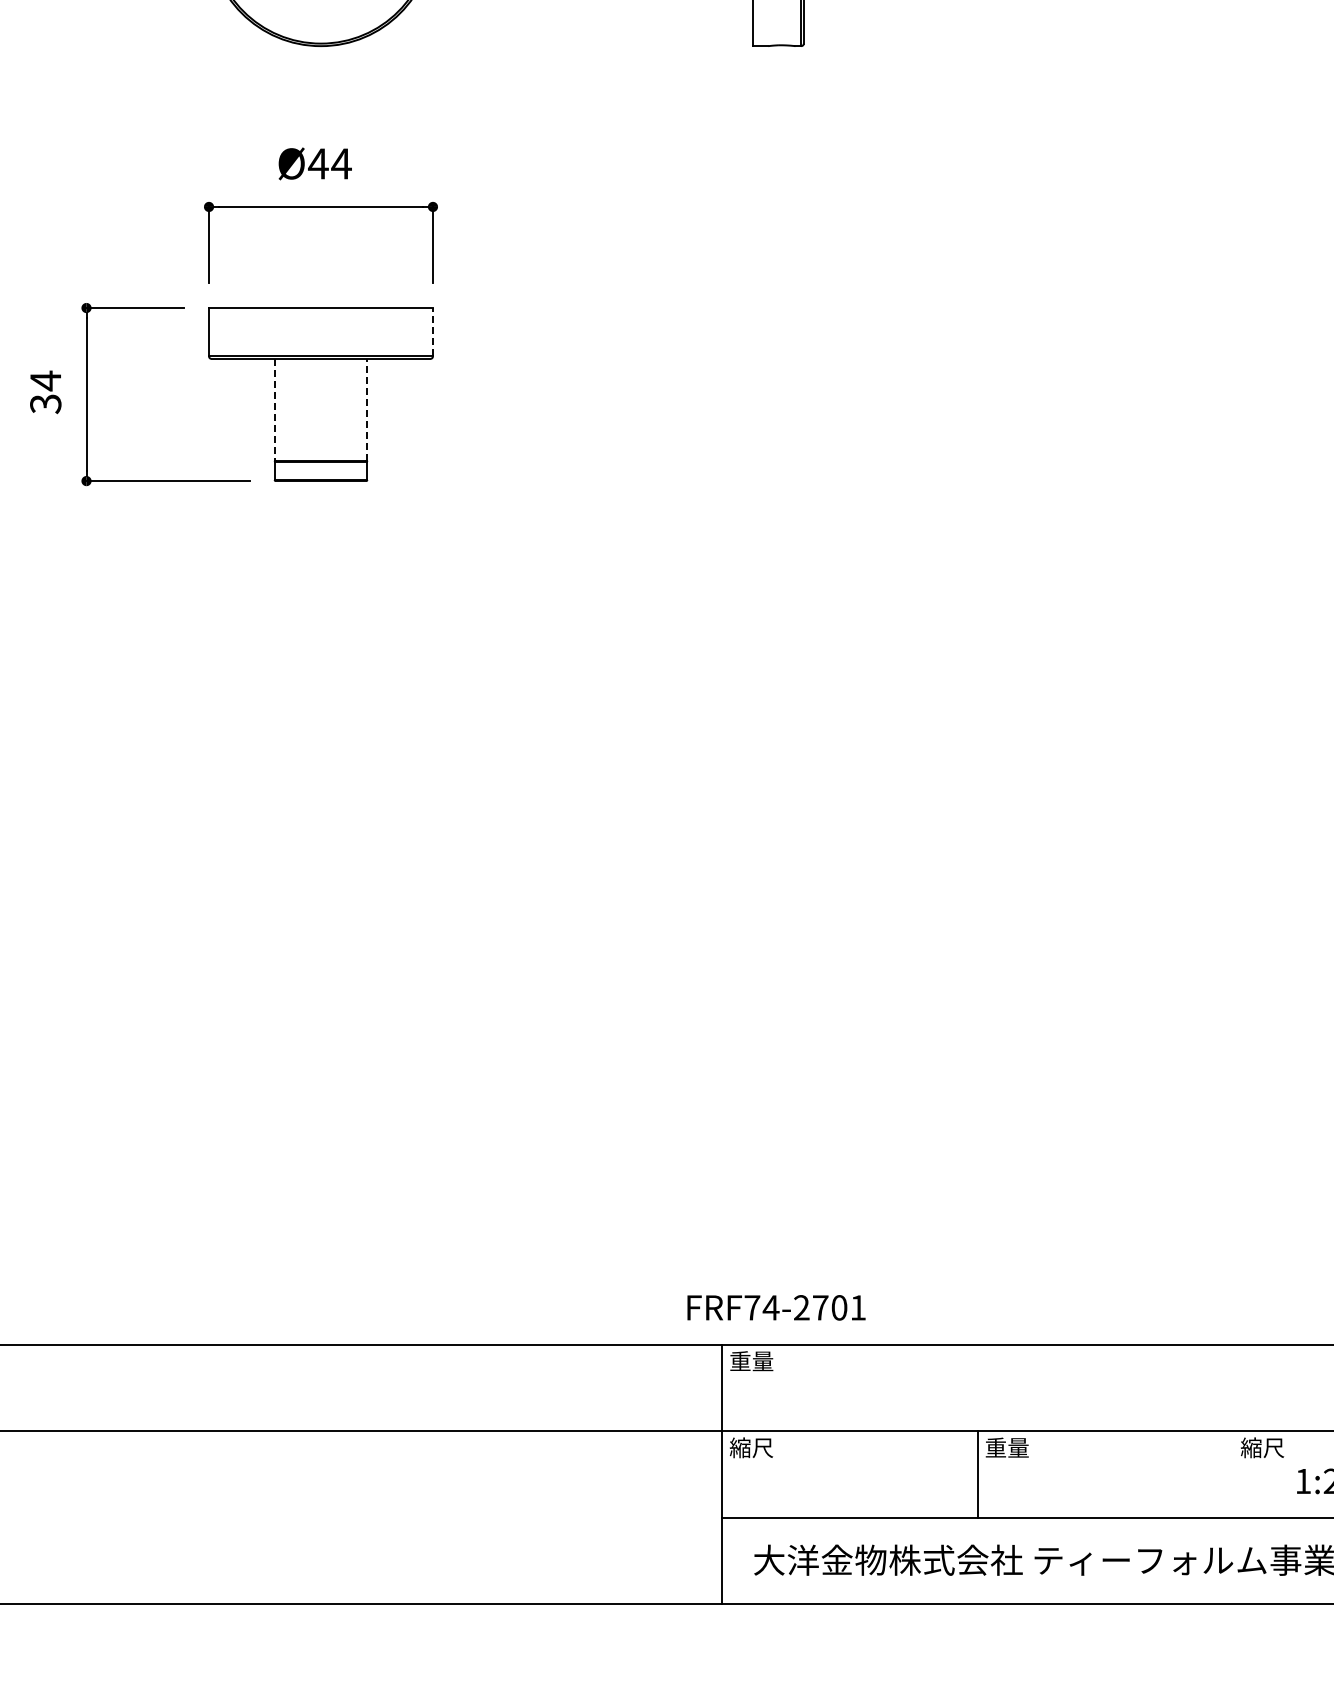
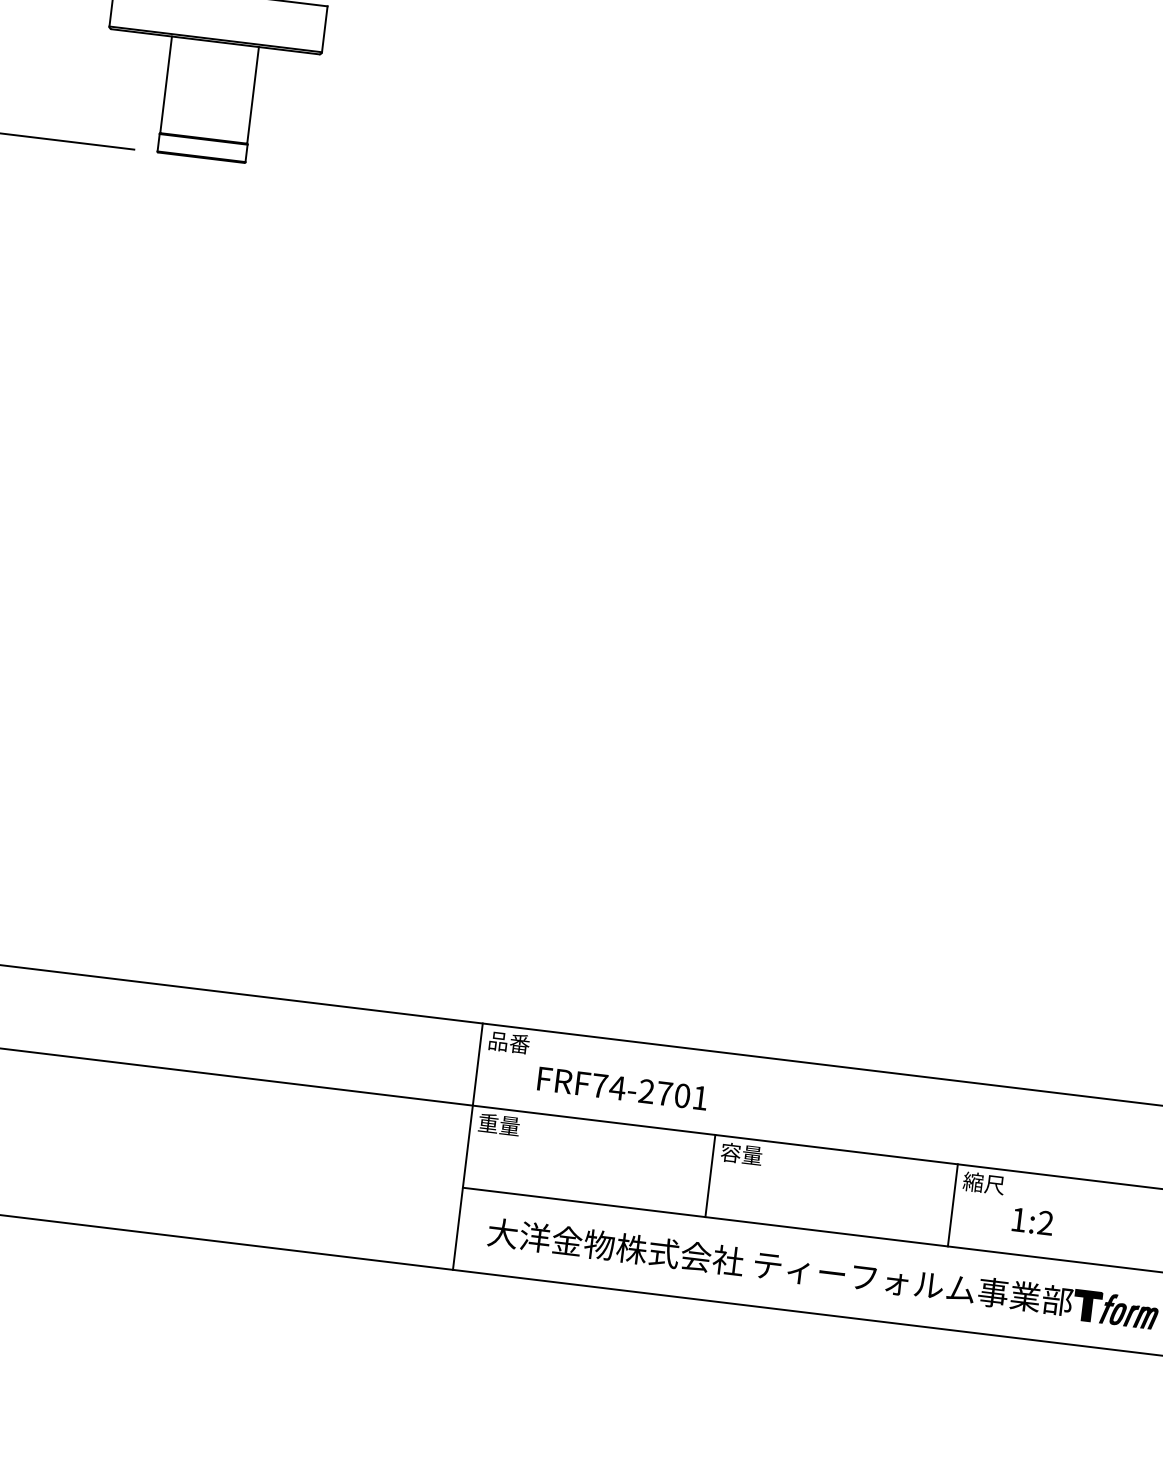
line: (432, 331) -> (324, 28), dashed -> solid
line: (275, 409) -> (166, 84), dashed -> solid
line: (366, 409) -> (252, 95), dashed -> solid
text: (776, 1307) -> (622, 1088), moved
text: (751, 1361) -> (508, 1042), 重量 -> 品番
text: (751, 1447) -> (499, 1124), 縮尺 -> 重量
text: (995, 1447) -> (730, 1152), 重量 -> 容量
line: (1233, 1474) -> (953, 1205), added

